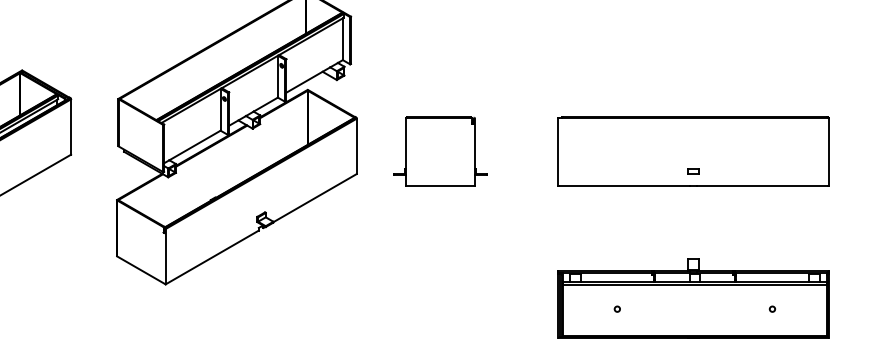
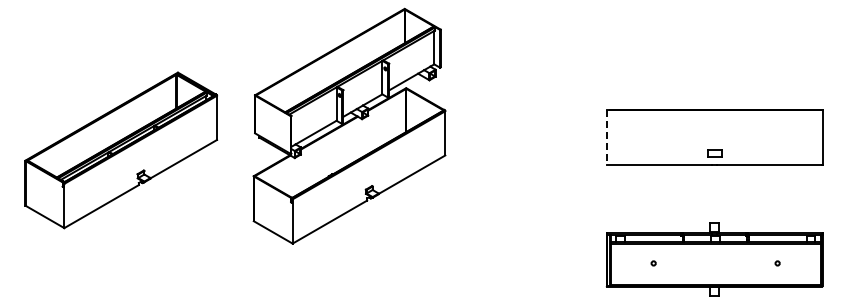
part: (439, 151) -> (511, 137), removed
line: (558, 152) -> (606, 138), solid -> dashed
part: (693, 170) -> (714, 152), size x1.6

